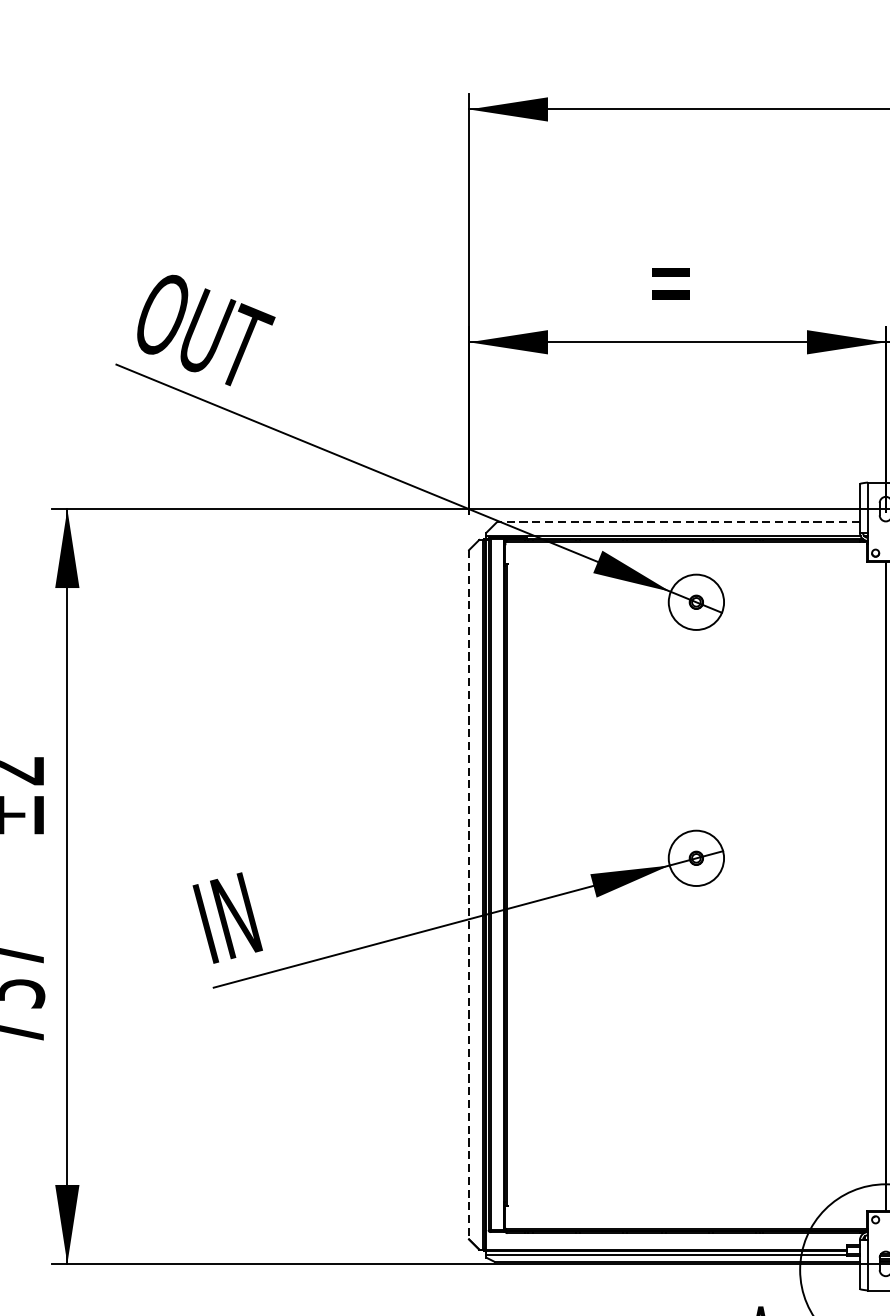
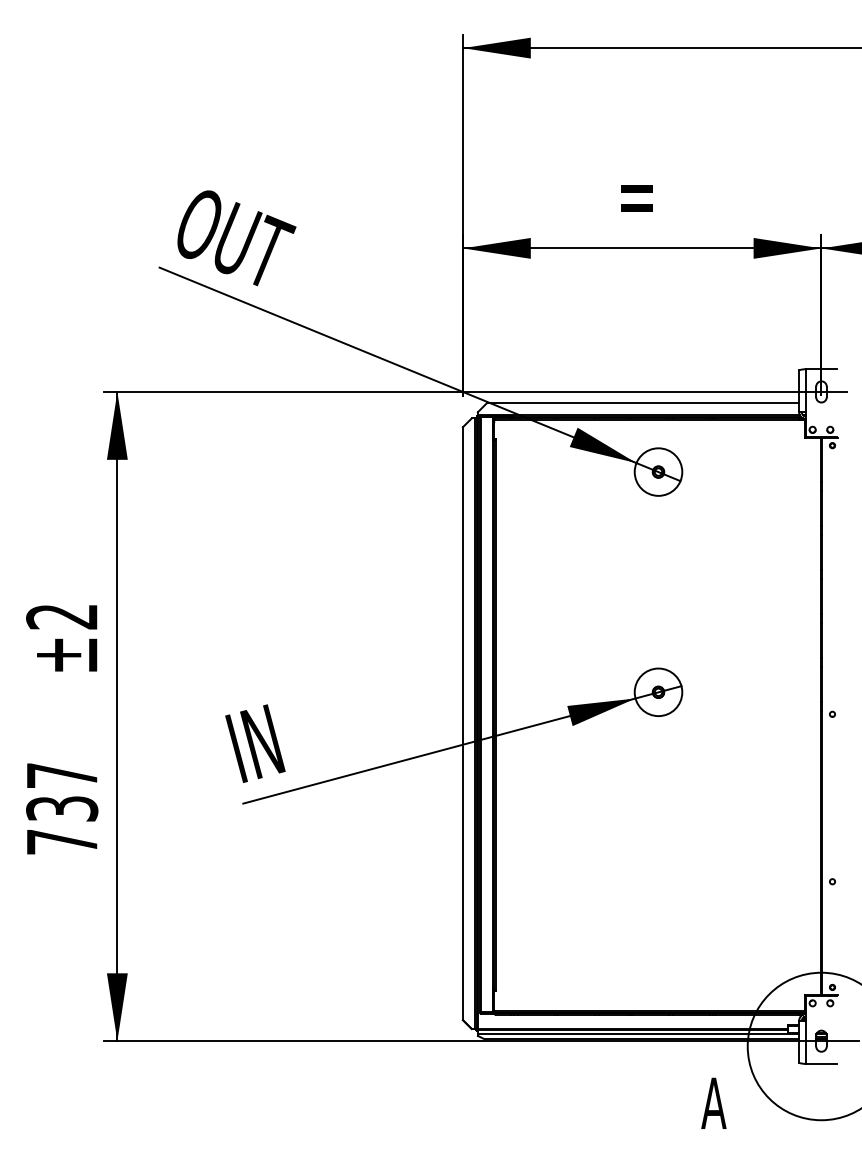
line: (677, 522) -> (642, 403), dashed -> solid
line: (468, 895) -> (462, 724), dashed -> solid

